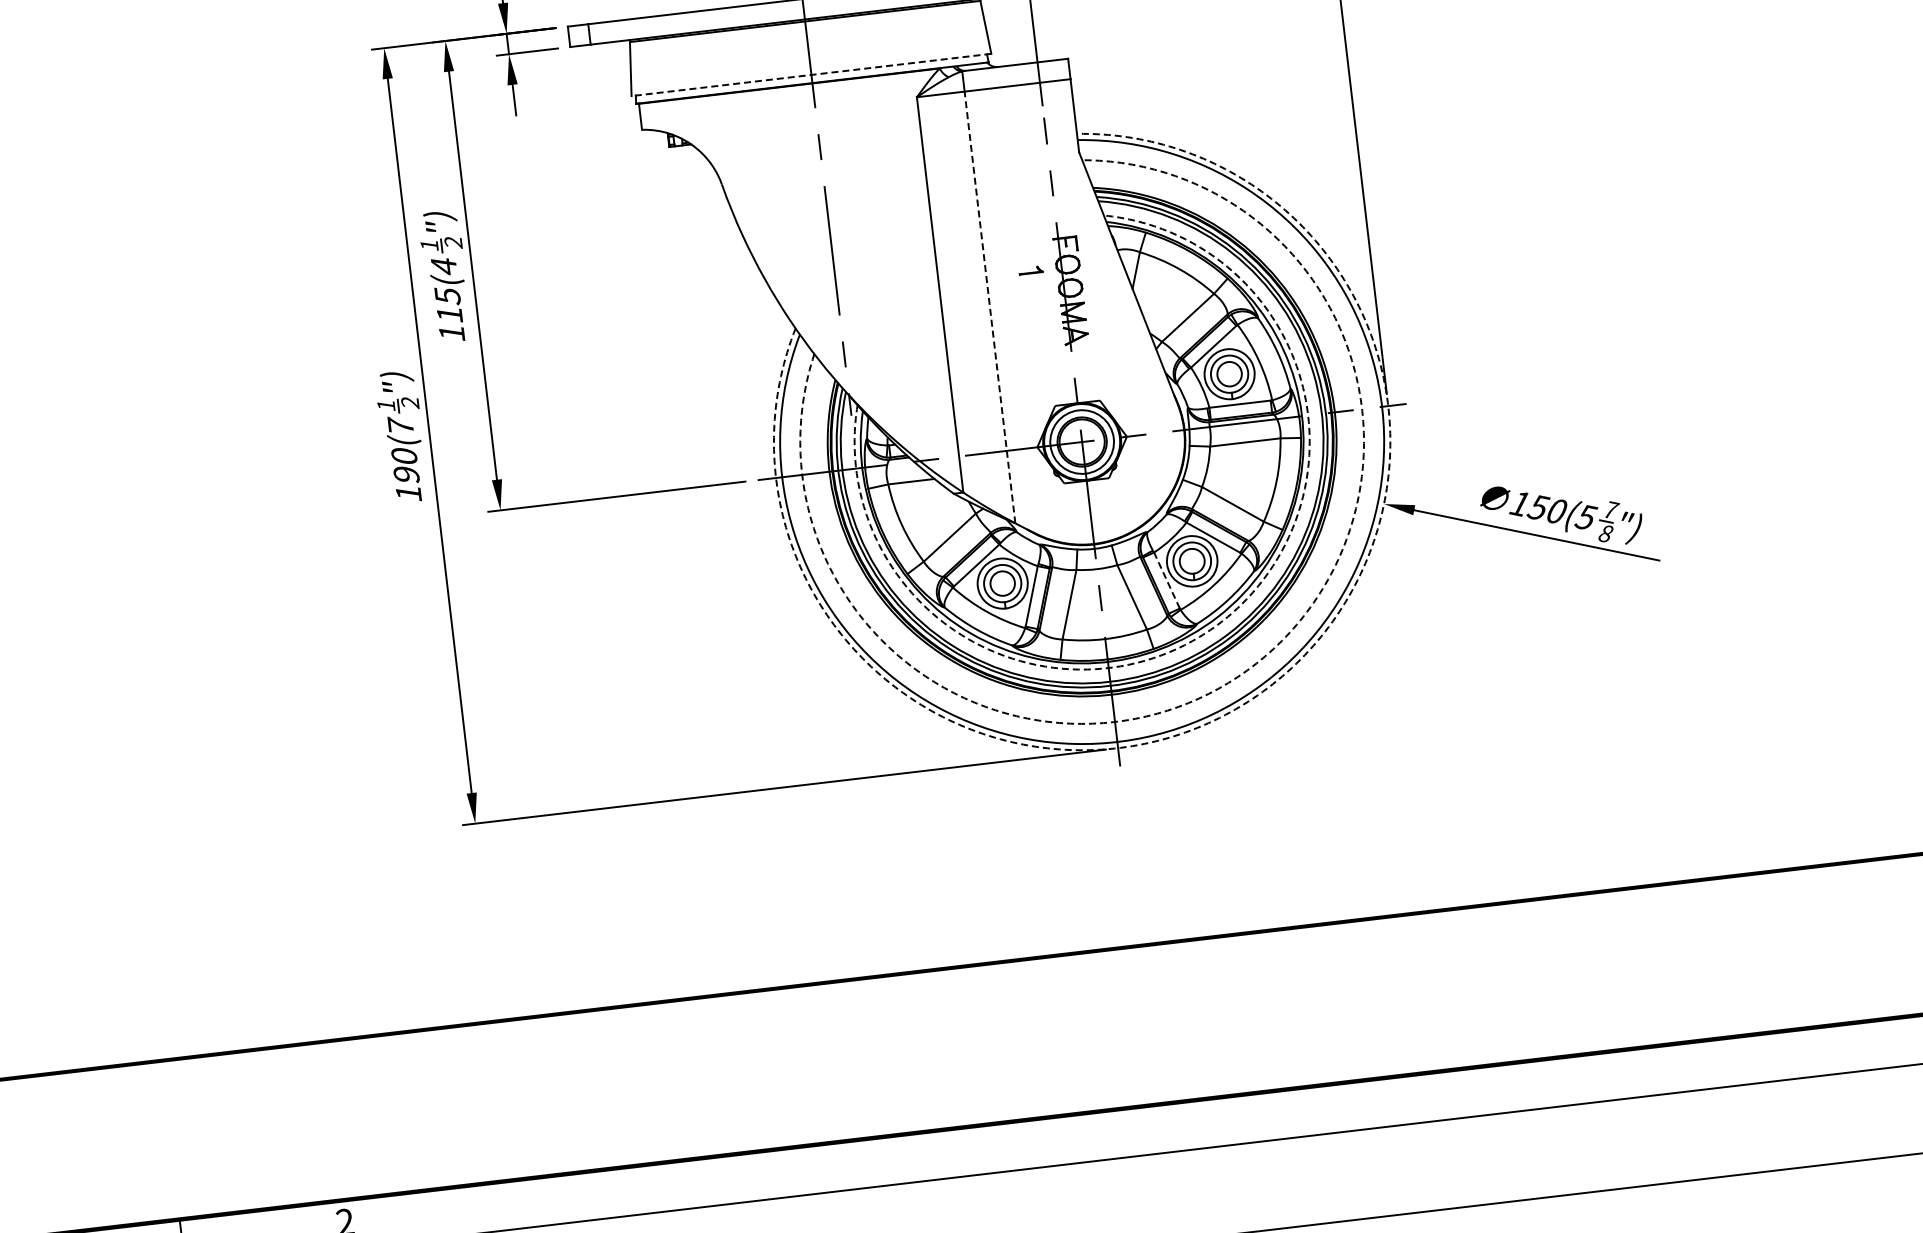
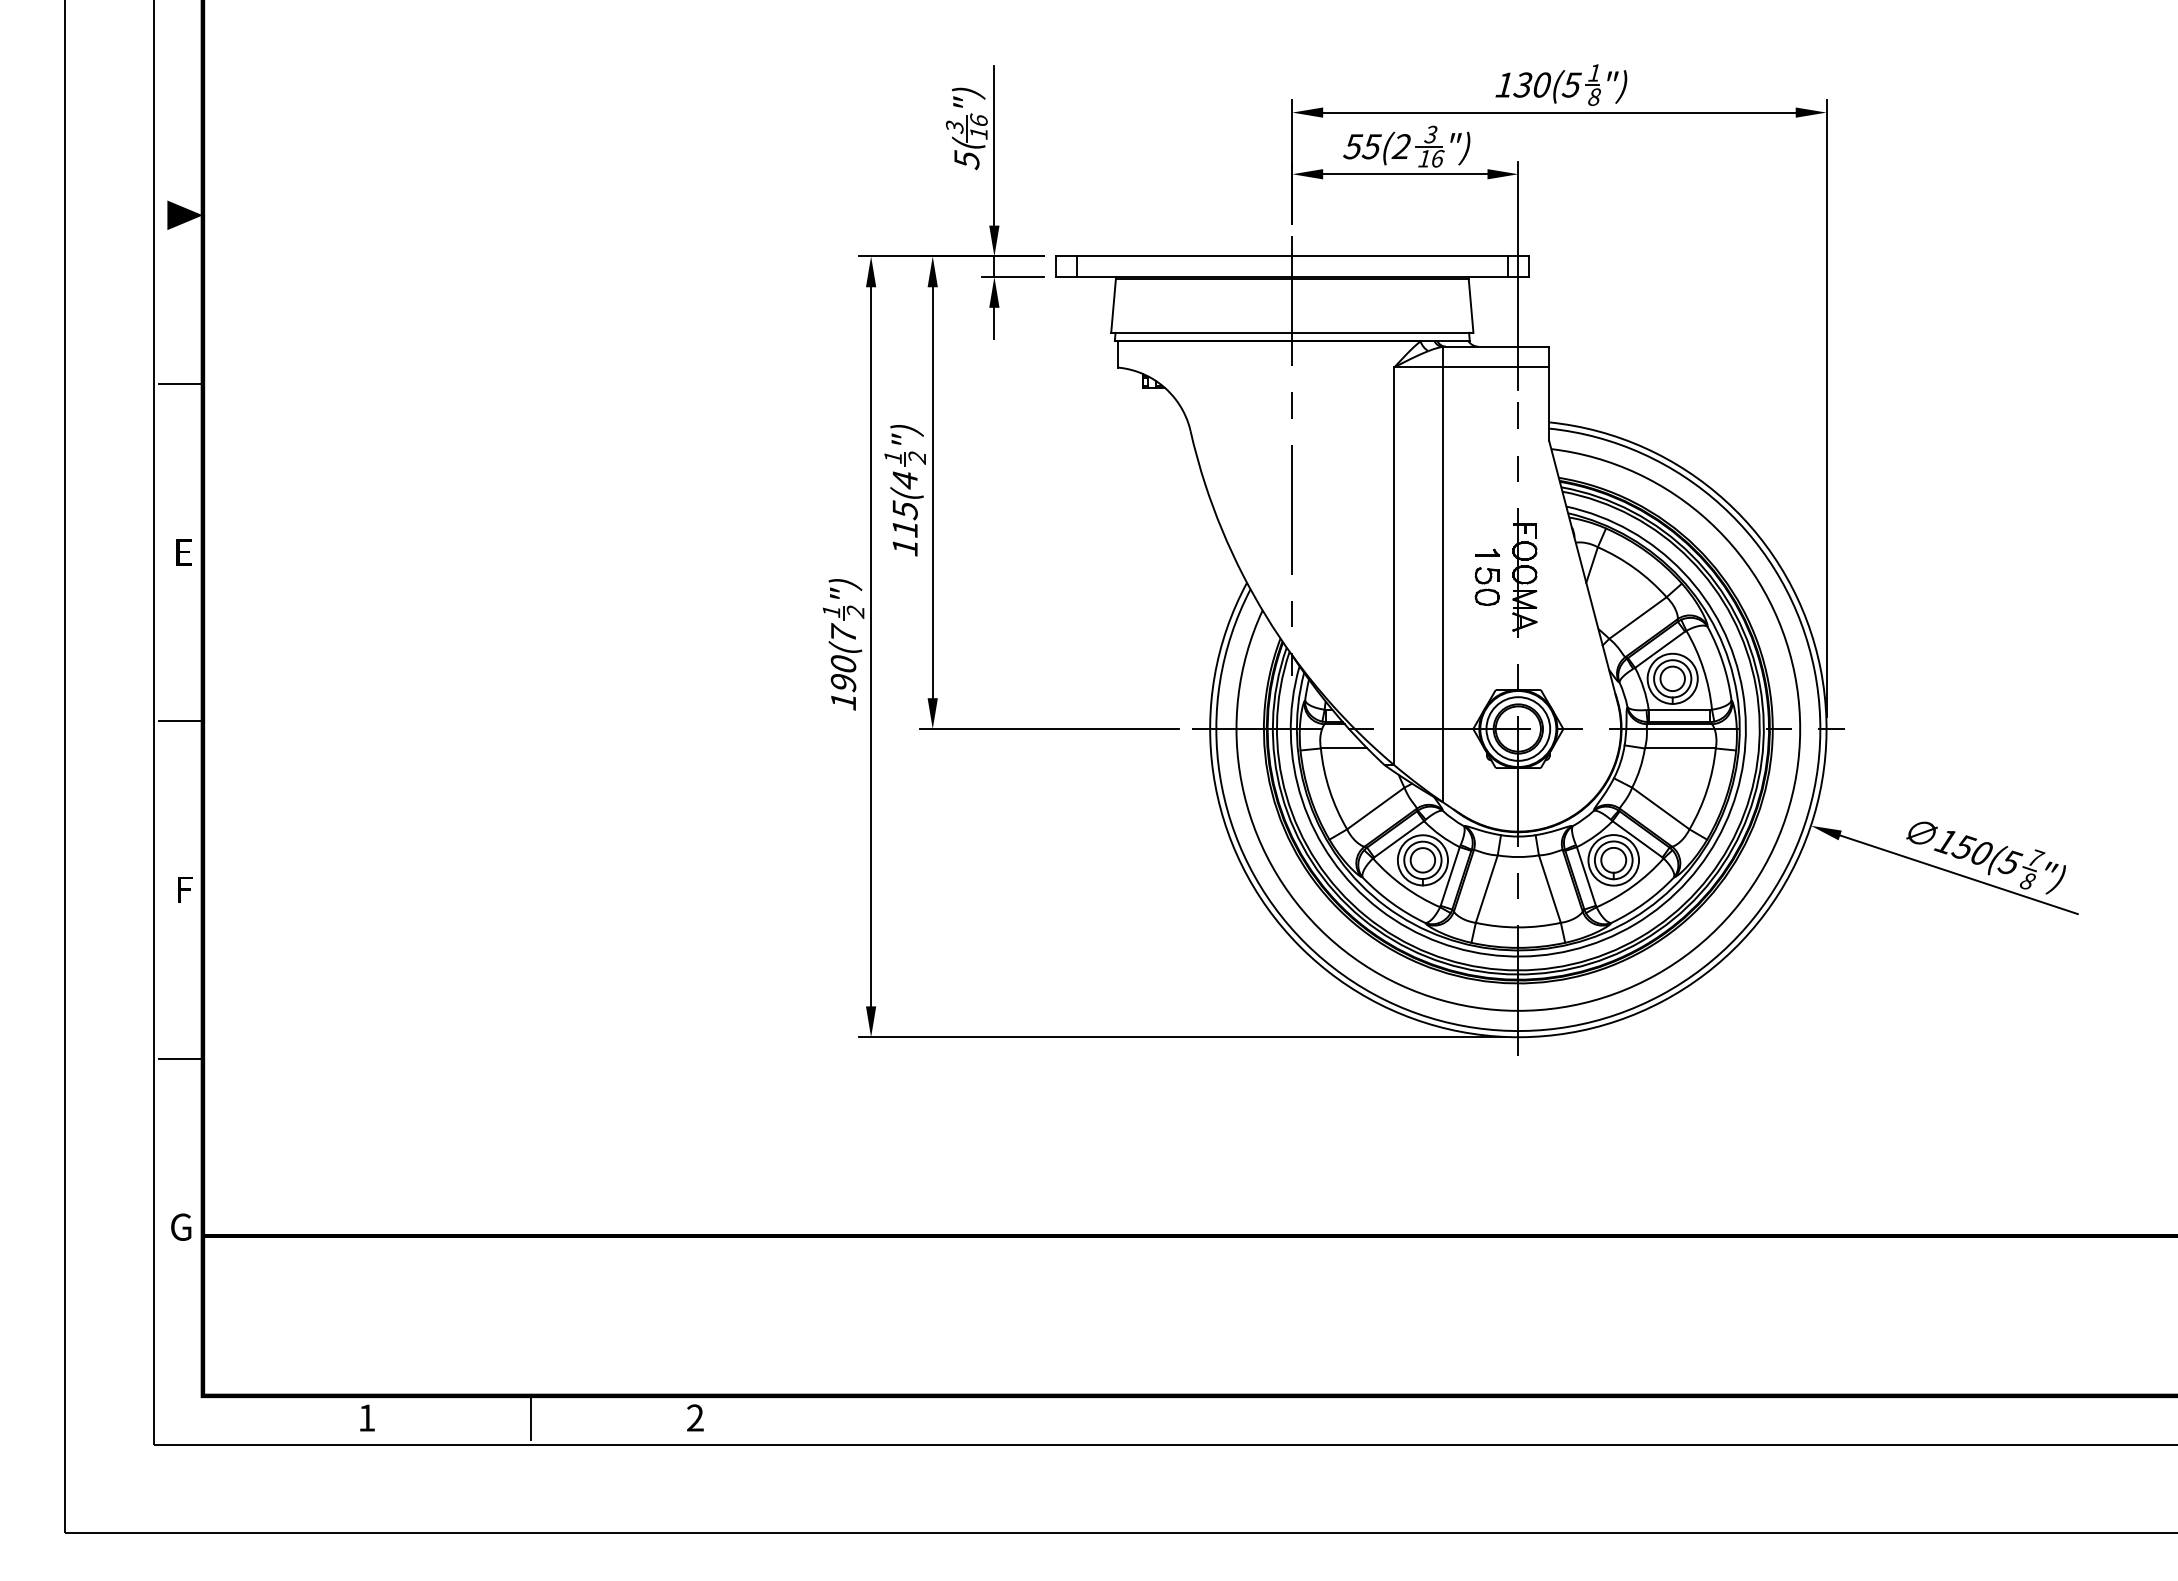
line: (810, 74) -> (1291, 332), dashed -> solid
part: (1033, 304) -> (1486, 586), added
line: (989, 307) -> (1442, 584), dashed -> solid
line: (1167, 580) -> (1586, 876), dashed -> solid
arc: (1221, 622) -> (1635, 924), dashed -> solid
arc: (1247, 670) -> (1655, 975), dashed -> solid
arc: (1257, 695) -> (1662, 1001), dashed -> solid

